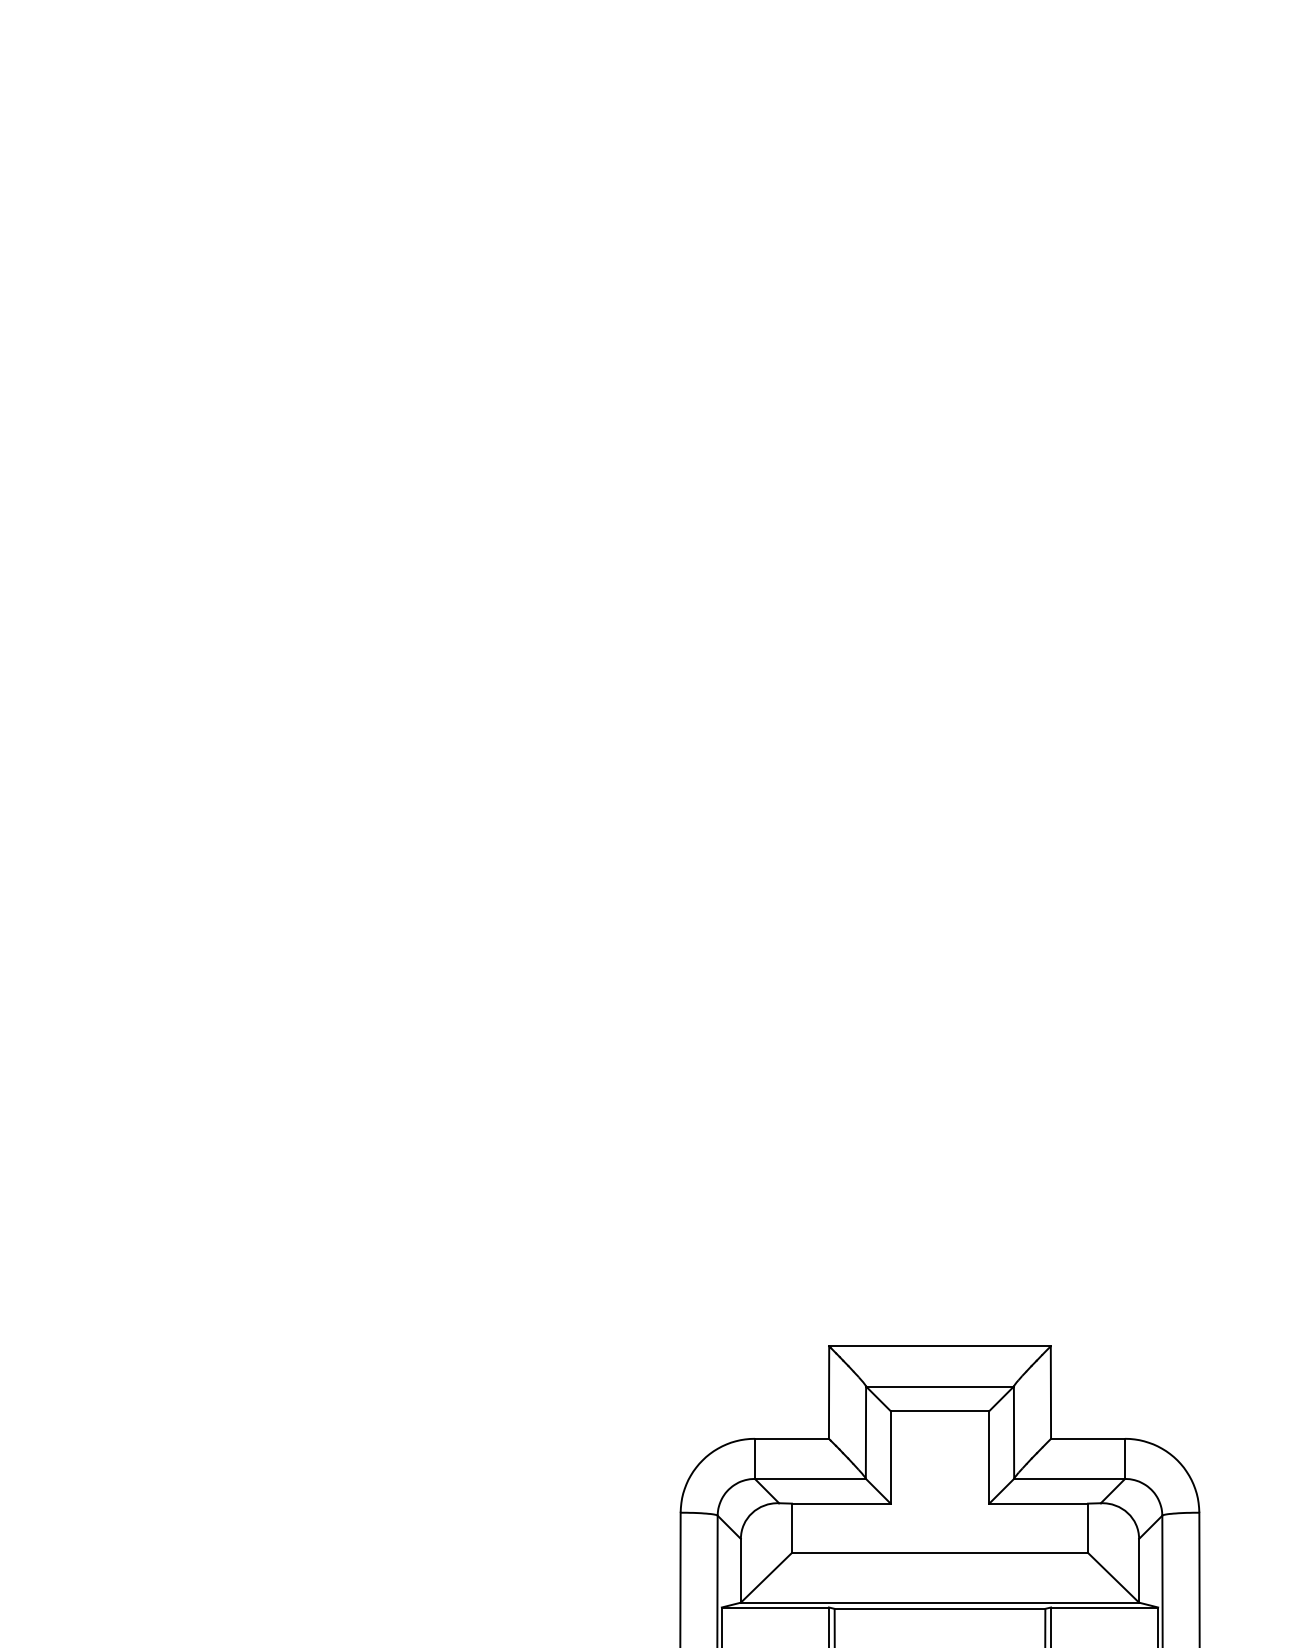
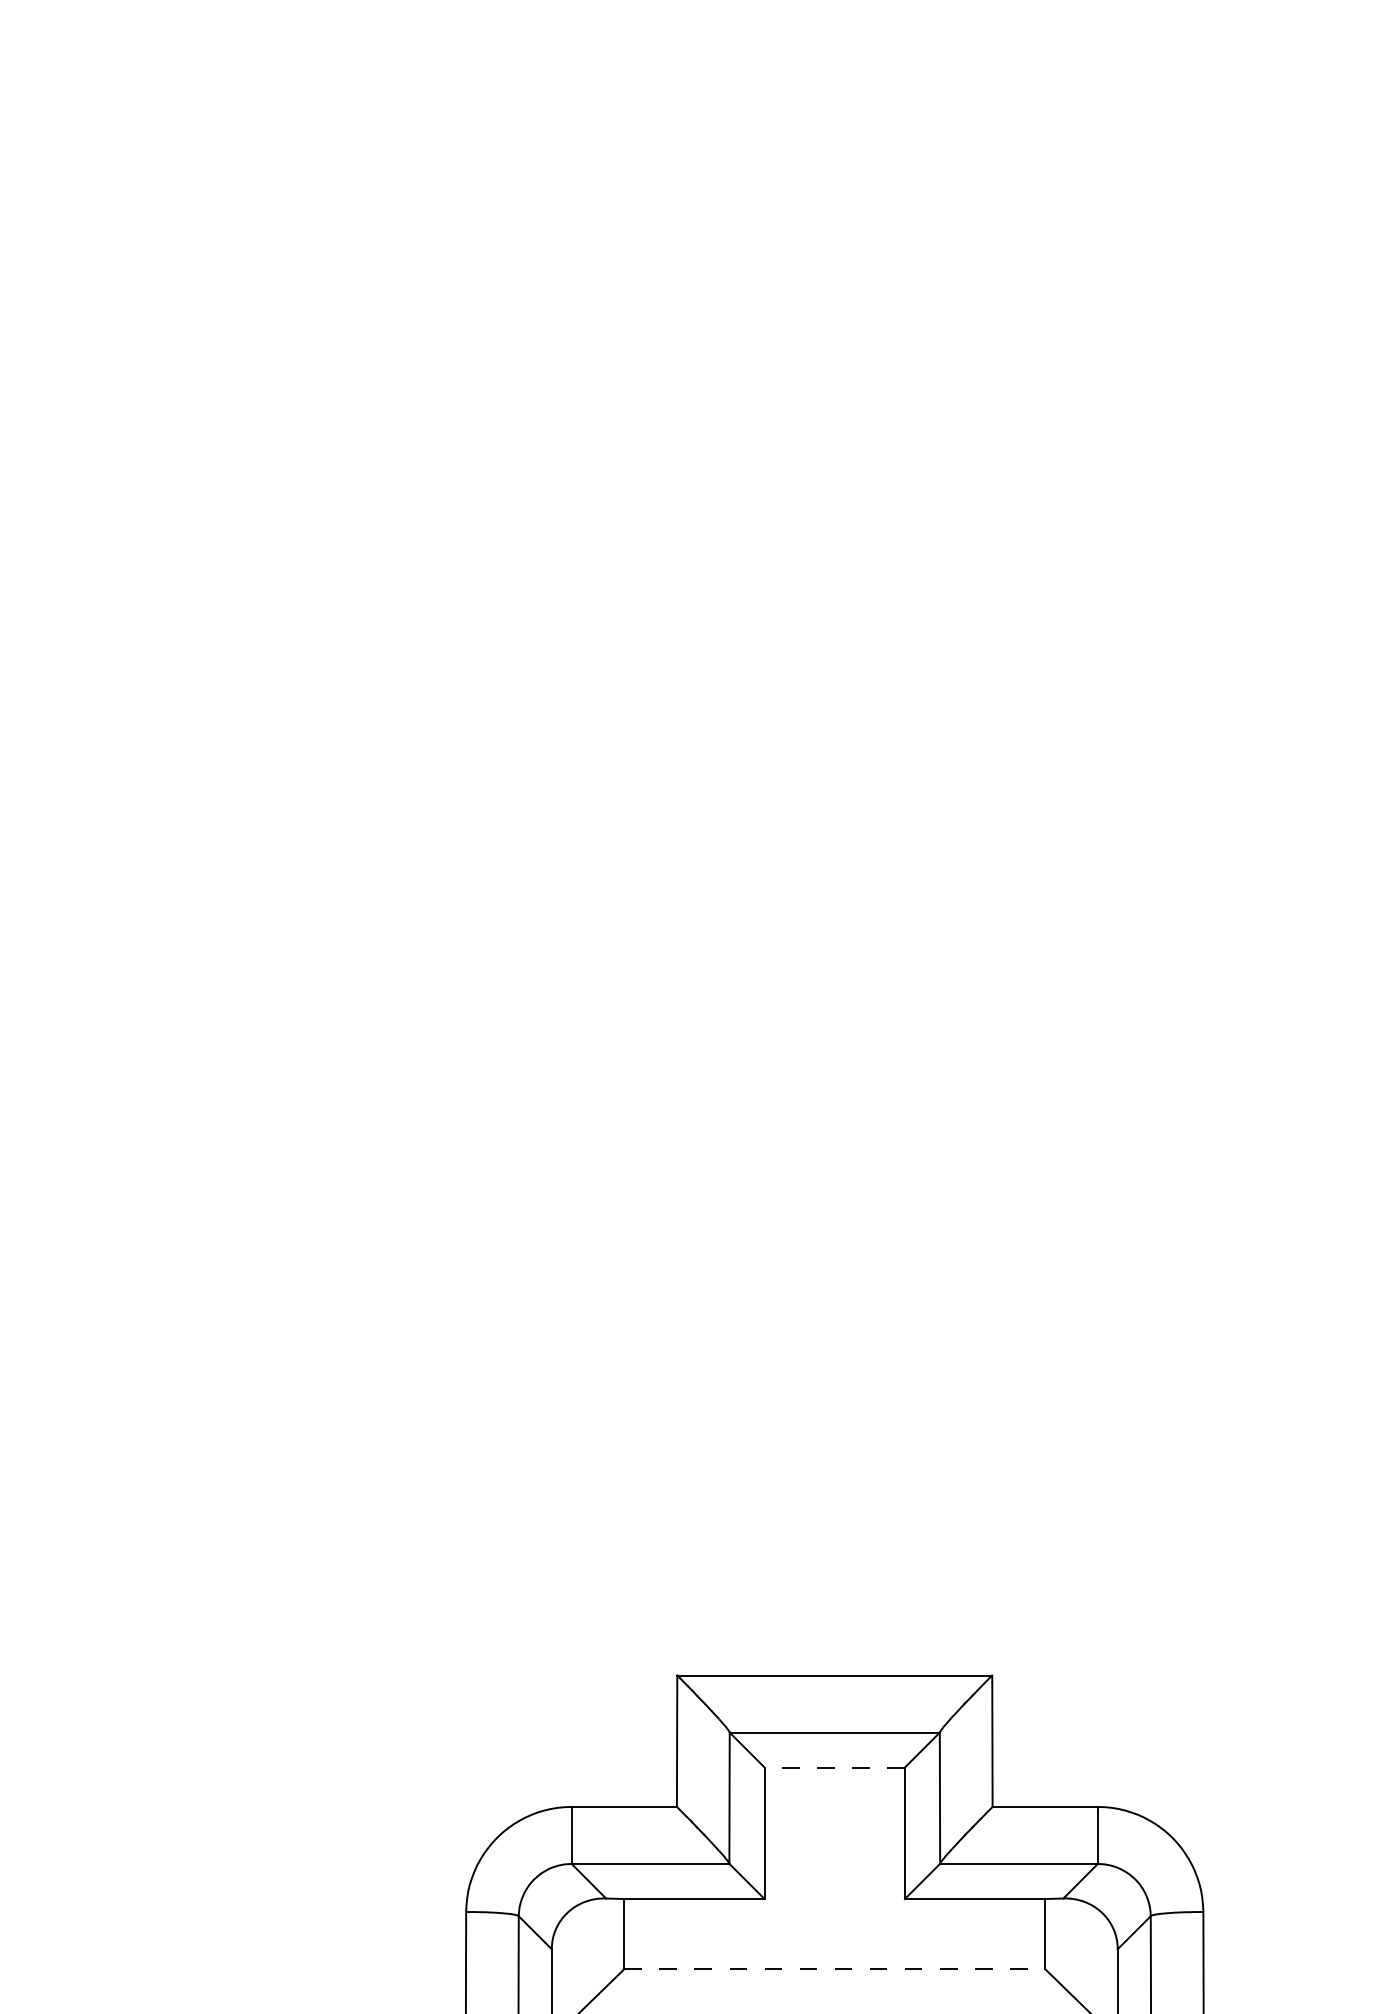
line: (939, 1411) -> (834, 1768), solid -> dashed
line: (940, 1552) -> (835, 1968), solid -> dashed

